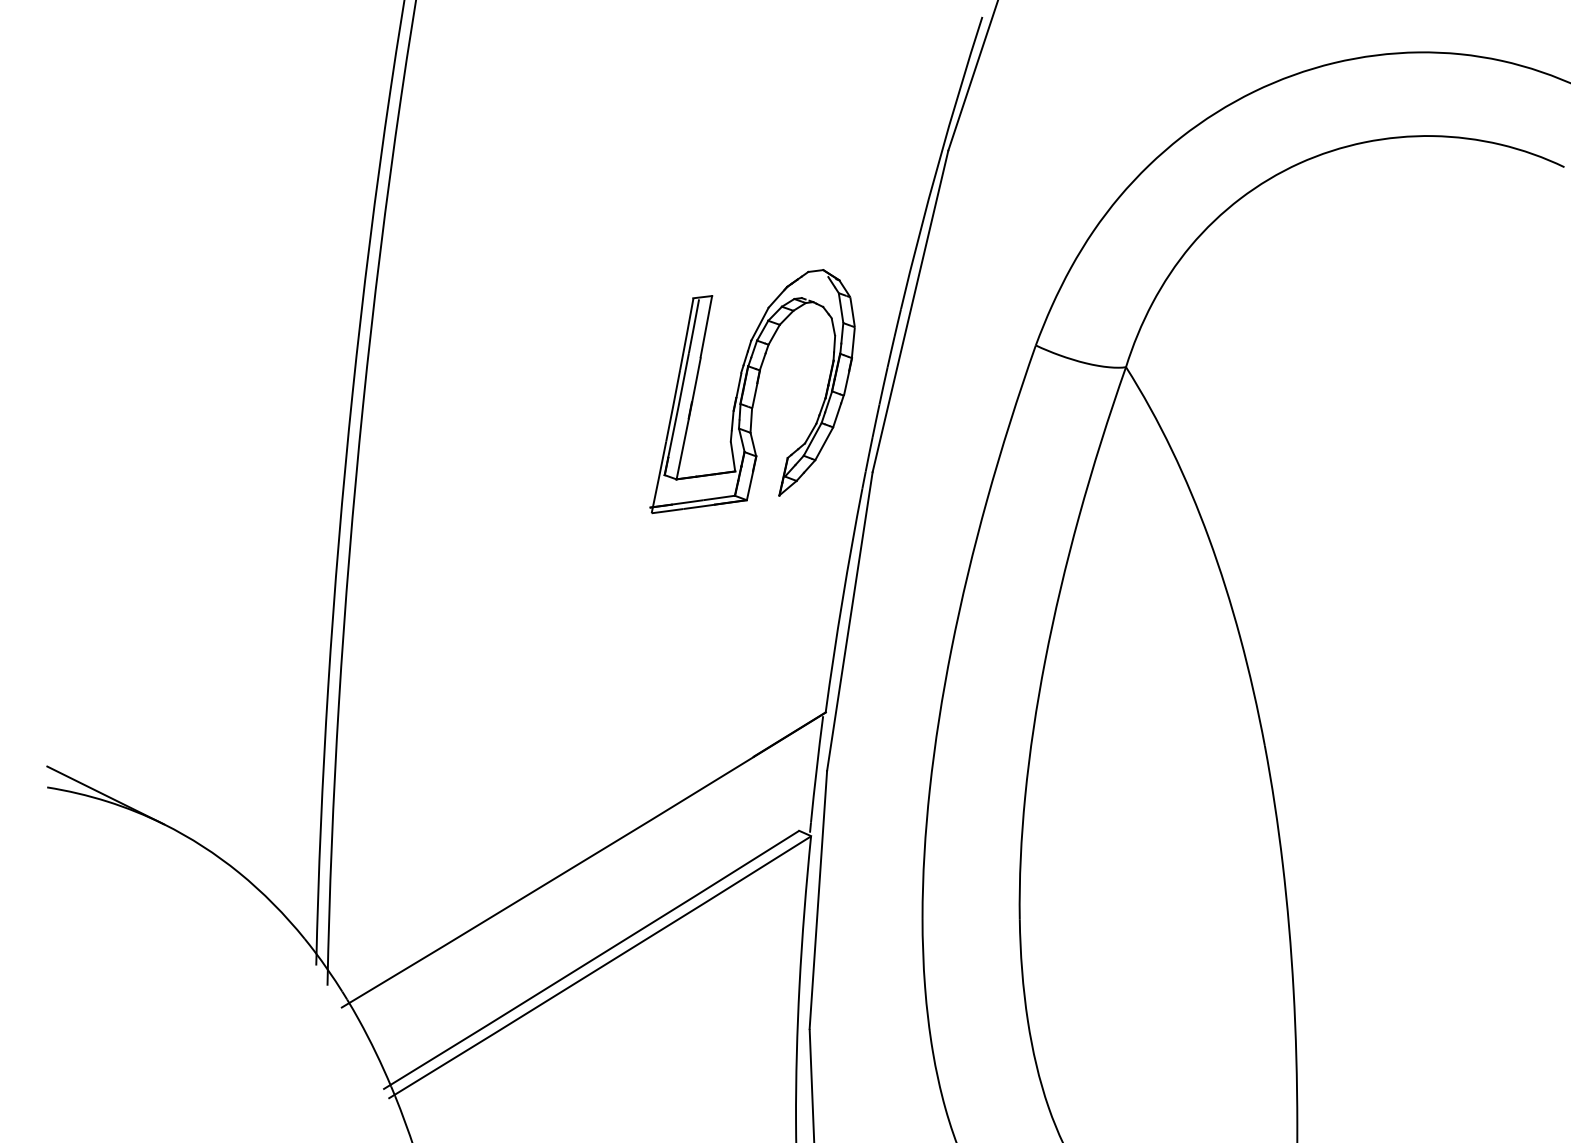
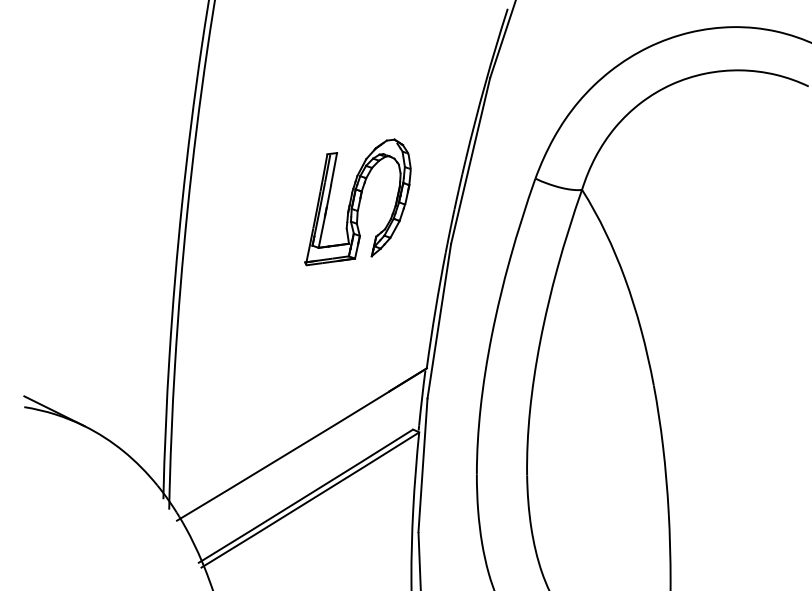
part: (751, 391) -> (357, 202), moved

